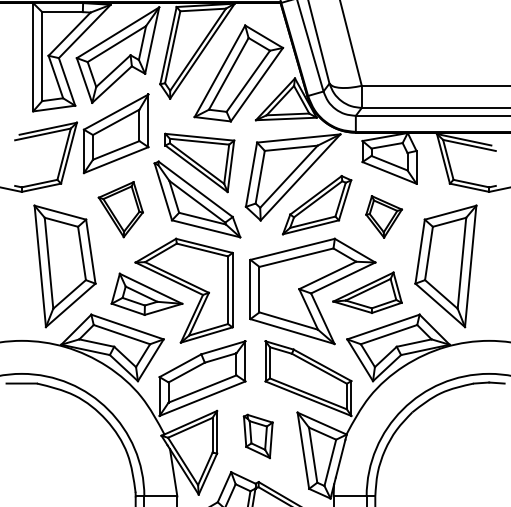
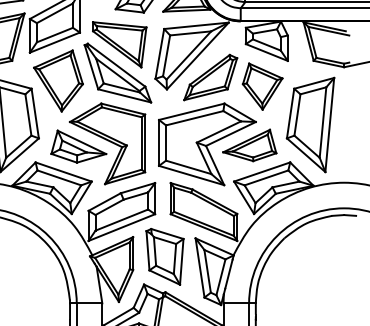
part: (120, 209) -> (58, 80), size x1.43
part: (383, 216) -> (262, 86), size x1.43
part: (258, 436) -> (165, 256), size x1.67

